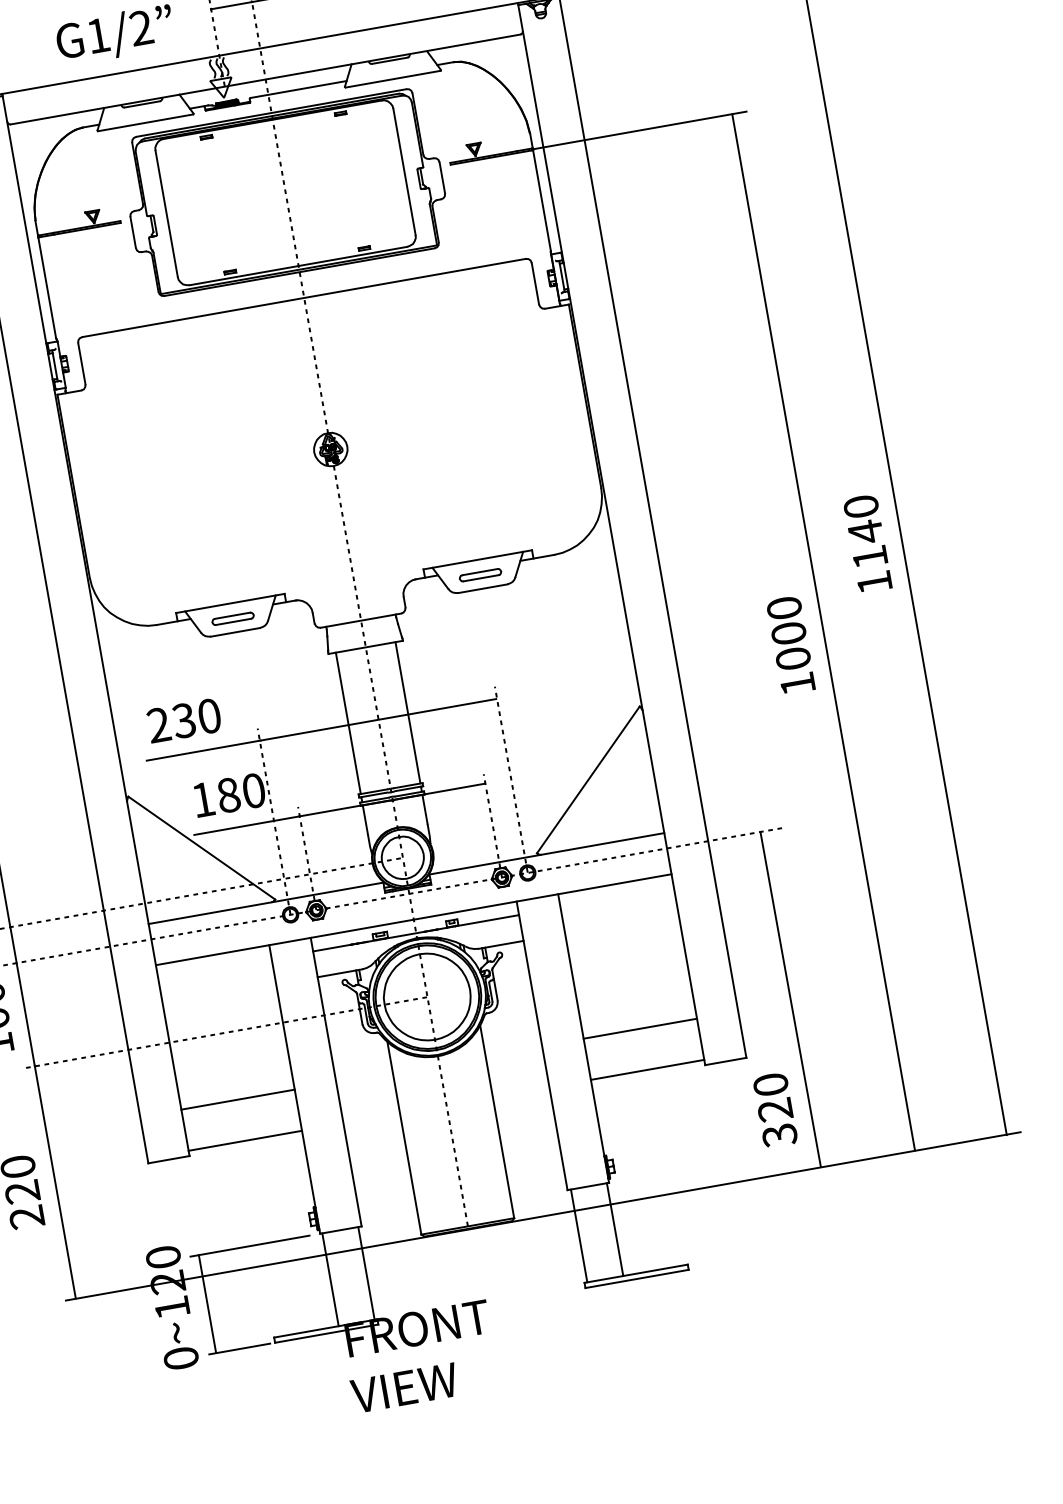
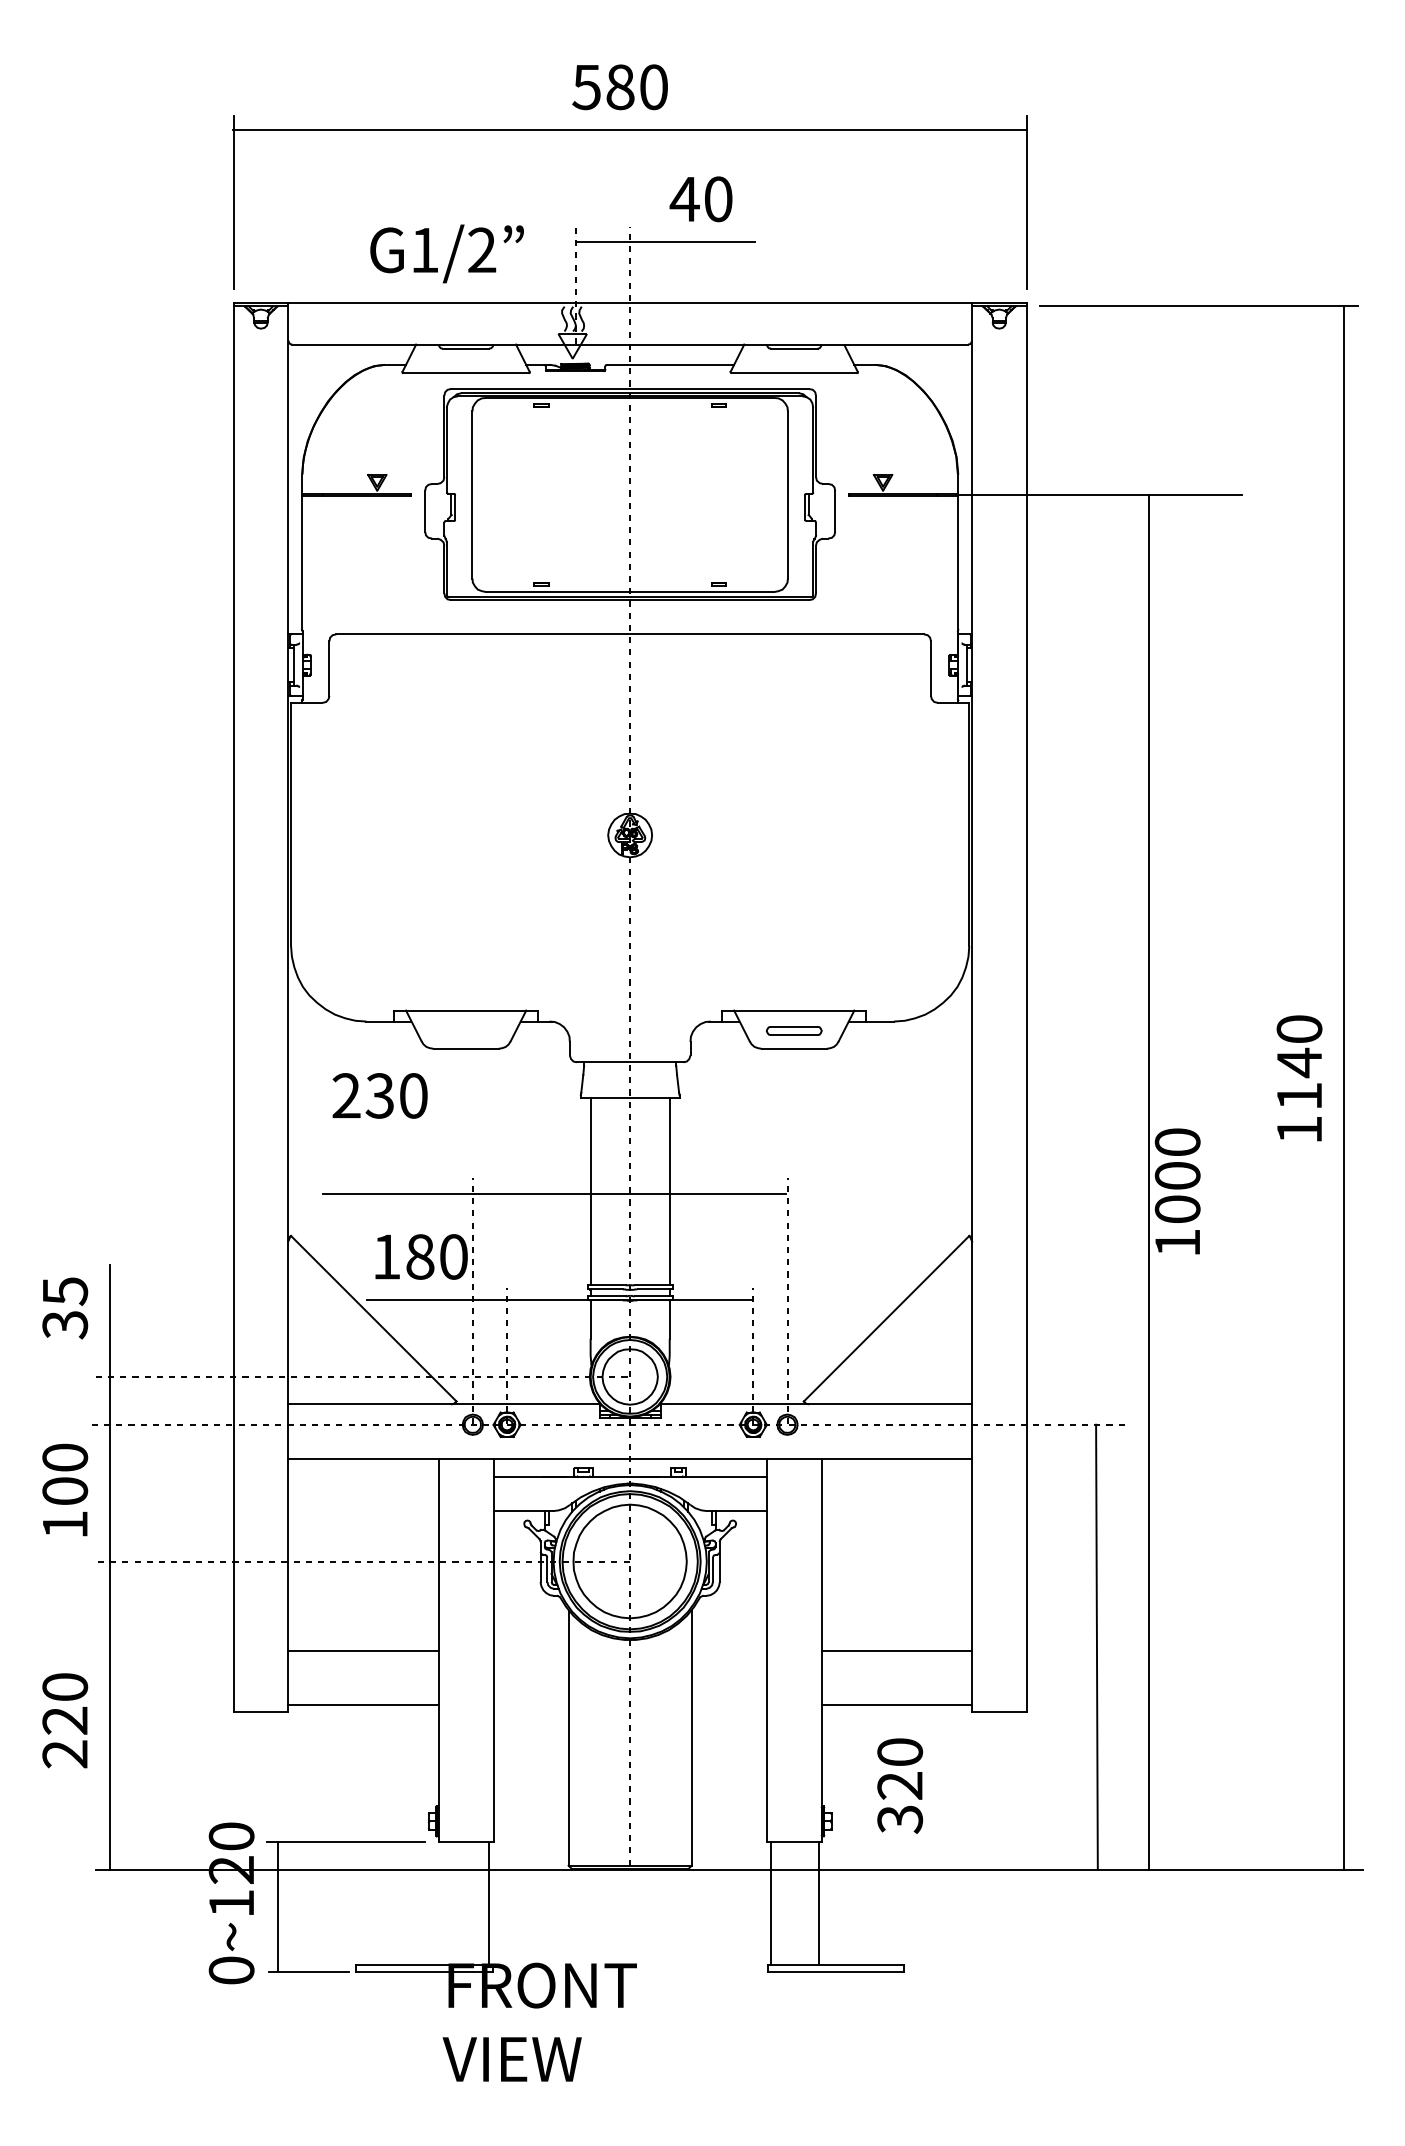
part: (232, 618) -> (465, 1030), removed
line: (823, 632) -> (1148, 1182), moved
text: (183, 720) -> (379, 1095), moved
text: (775, 1109) -> (900, 1785), moved
line: (330, 1279) -> (441, 1902), removed

